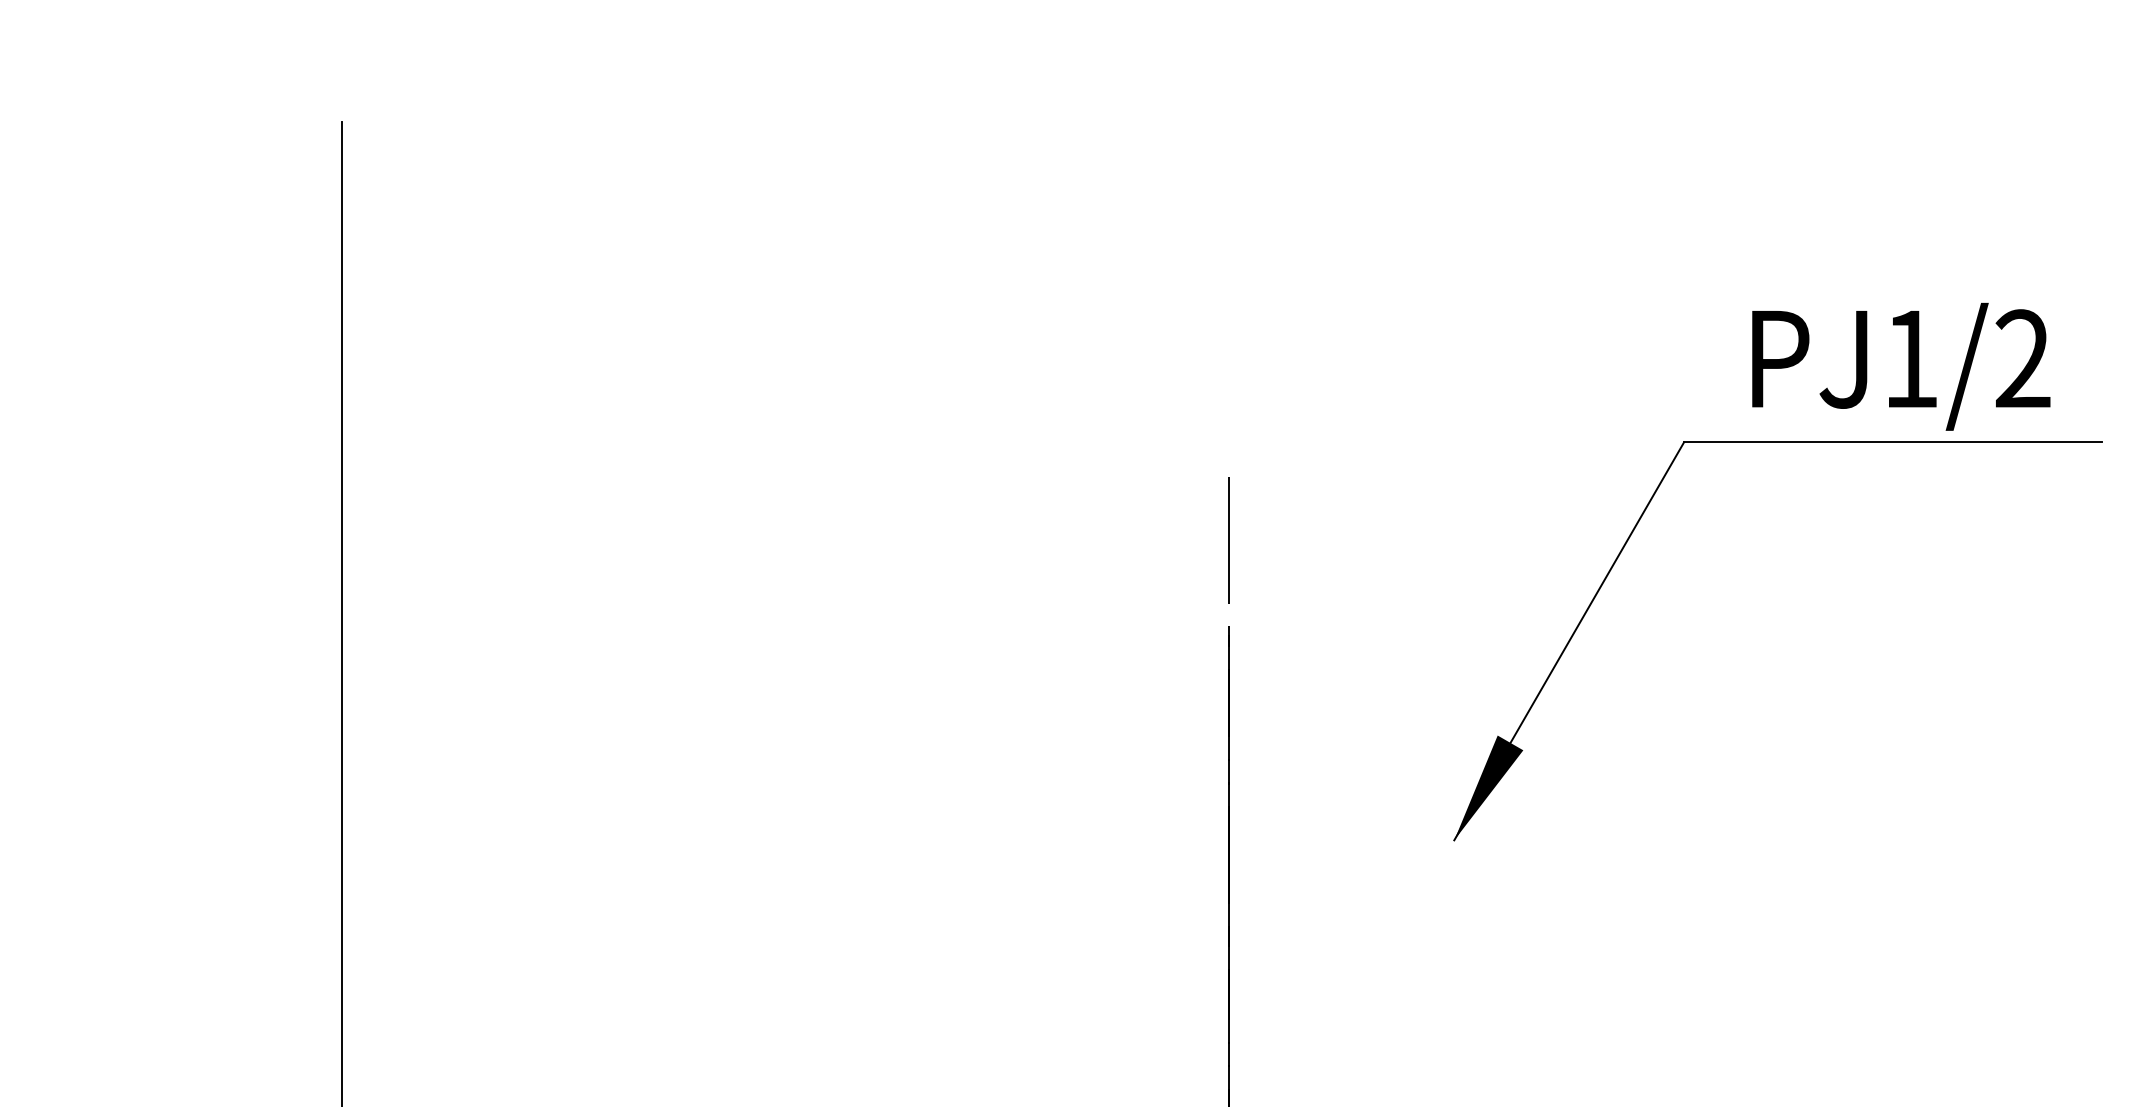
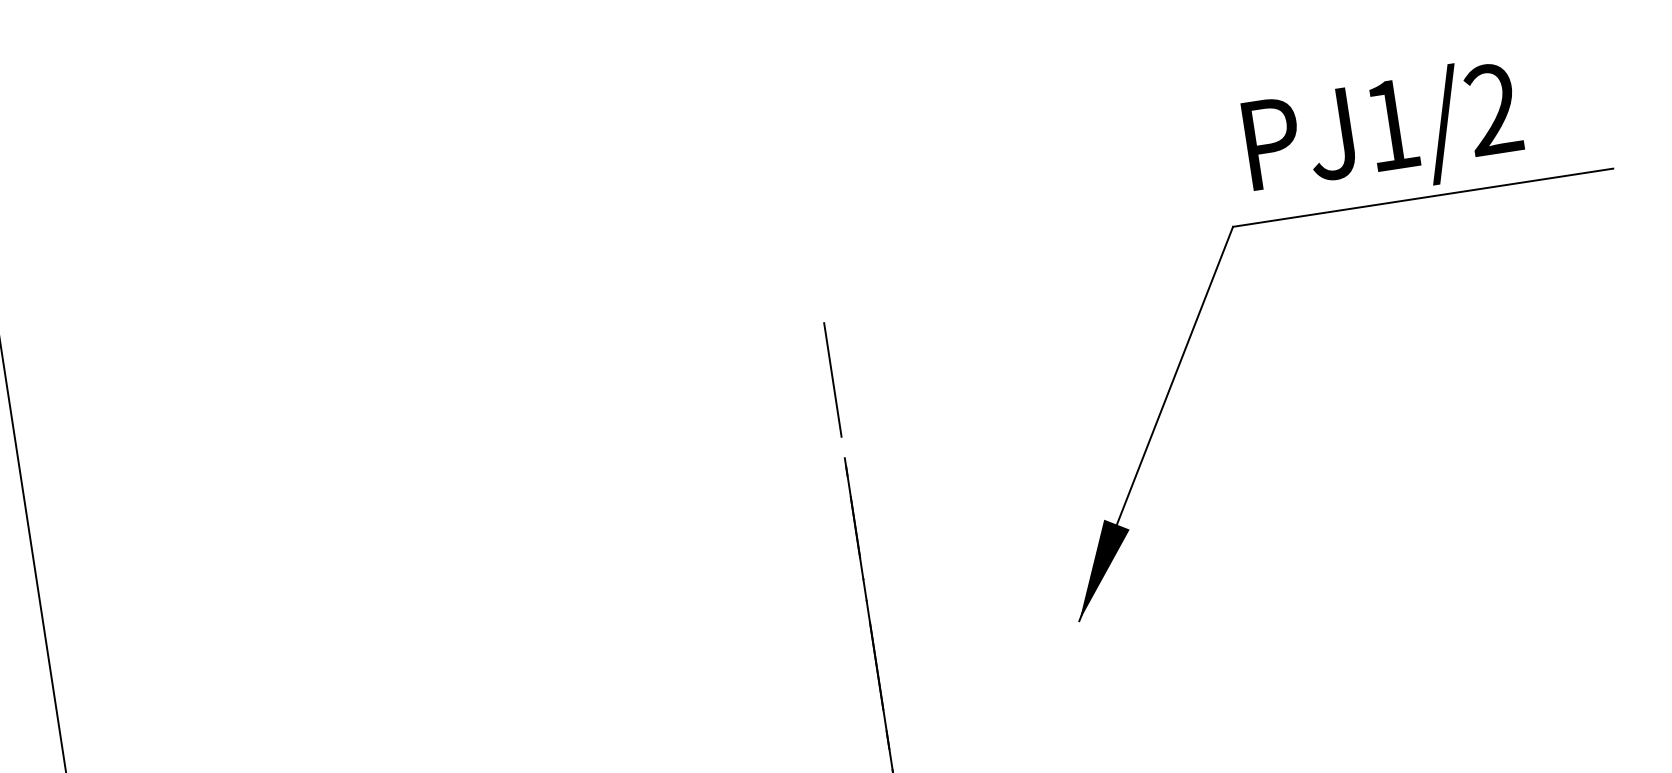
text: (1901, 366) -> (1383, 133), moved

